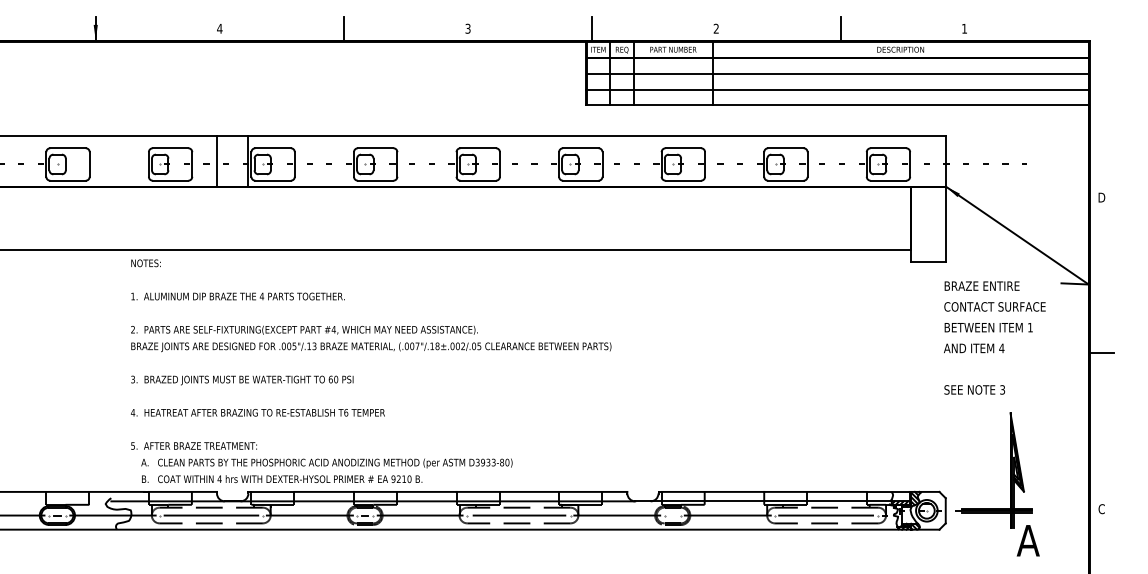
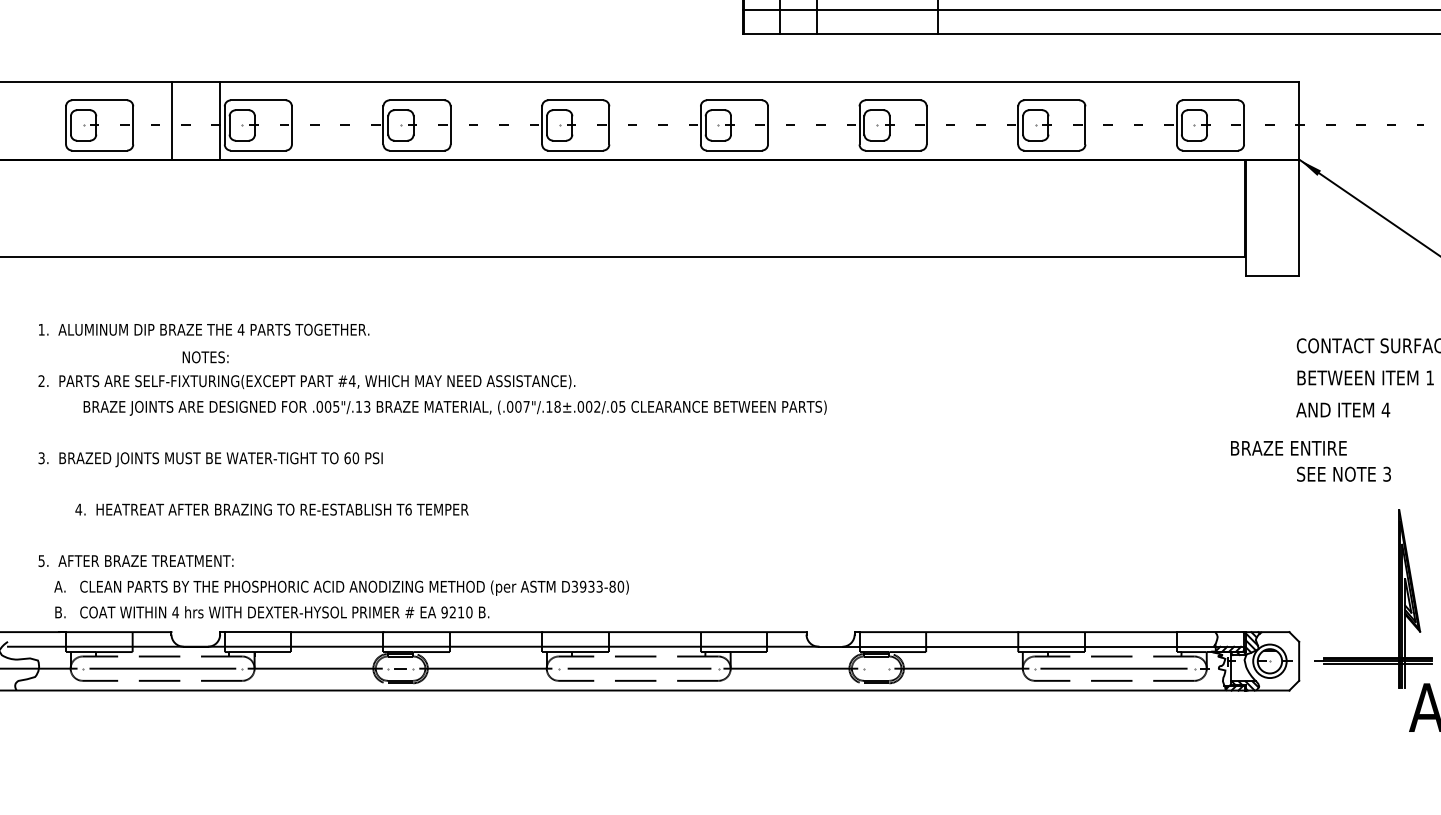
text: (145, 263) -> (204, 357), moved
text: (981, 285) -> (1287, 447), moved
text: (371, 347) -> (455, 408), moved
text: (257, 412) -> (271, 509), moved

